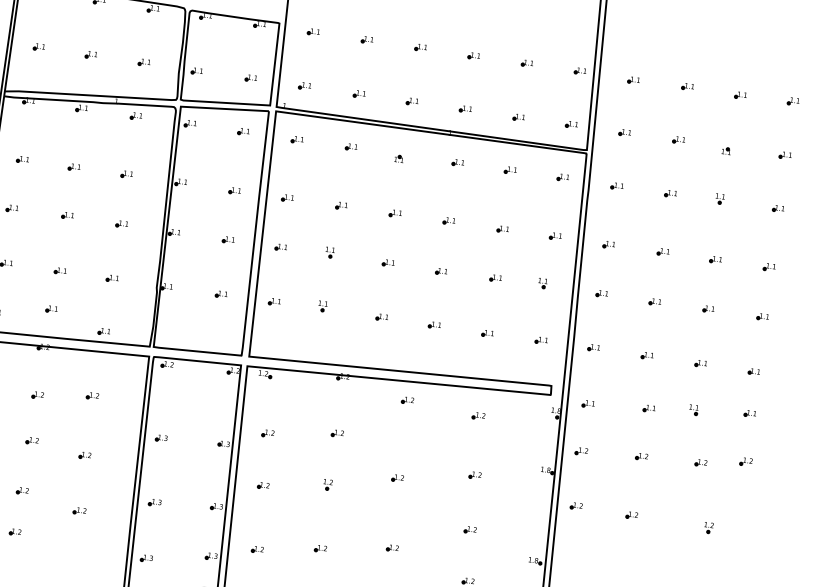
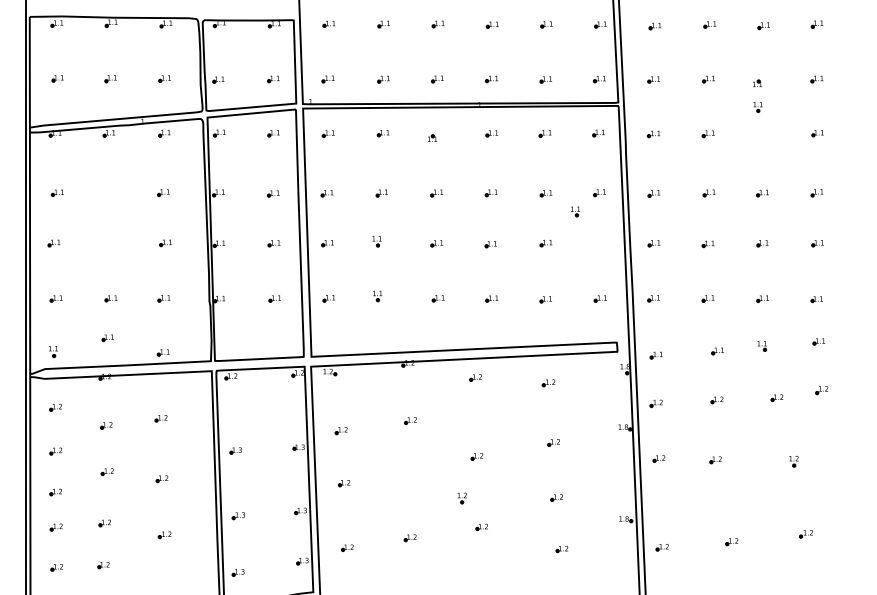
part: (73, 167) -> (109, 193), removed
part: (719, 199) -> (757, 107), moved
part: (66, 215) -> (109, 242), removed
part: (542, 283) -> (575, 211), moved
part: (327, 484) -> (461, 498), moved

